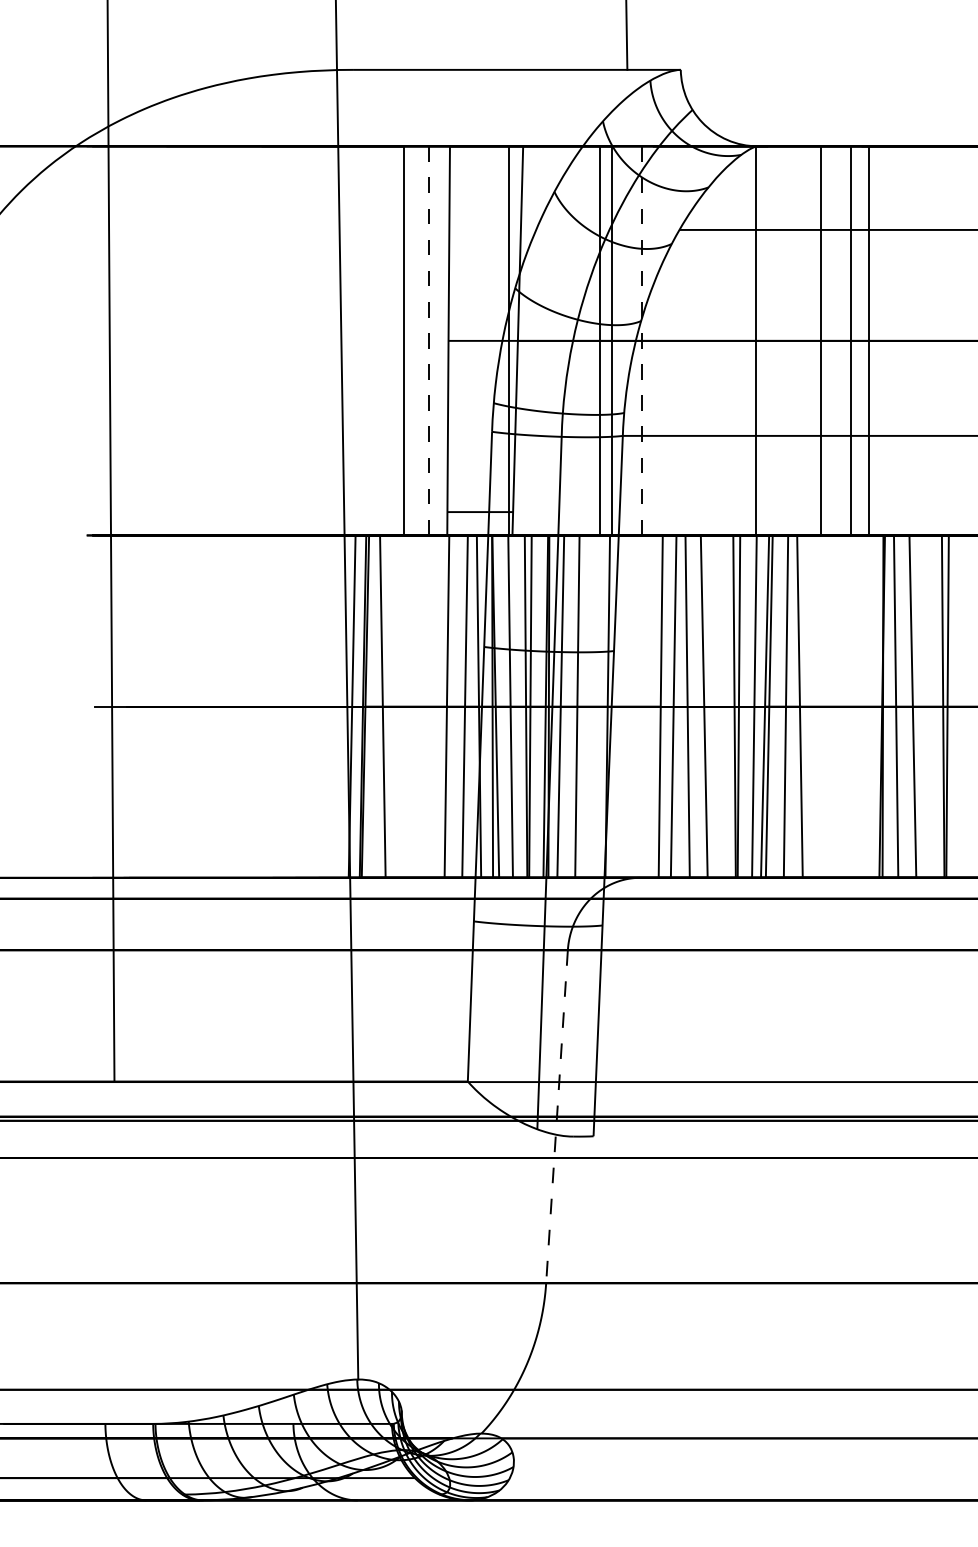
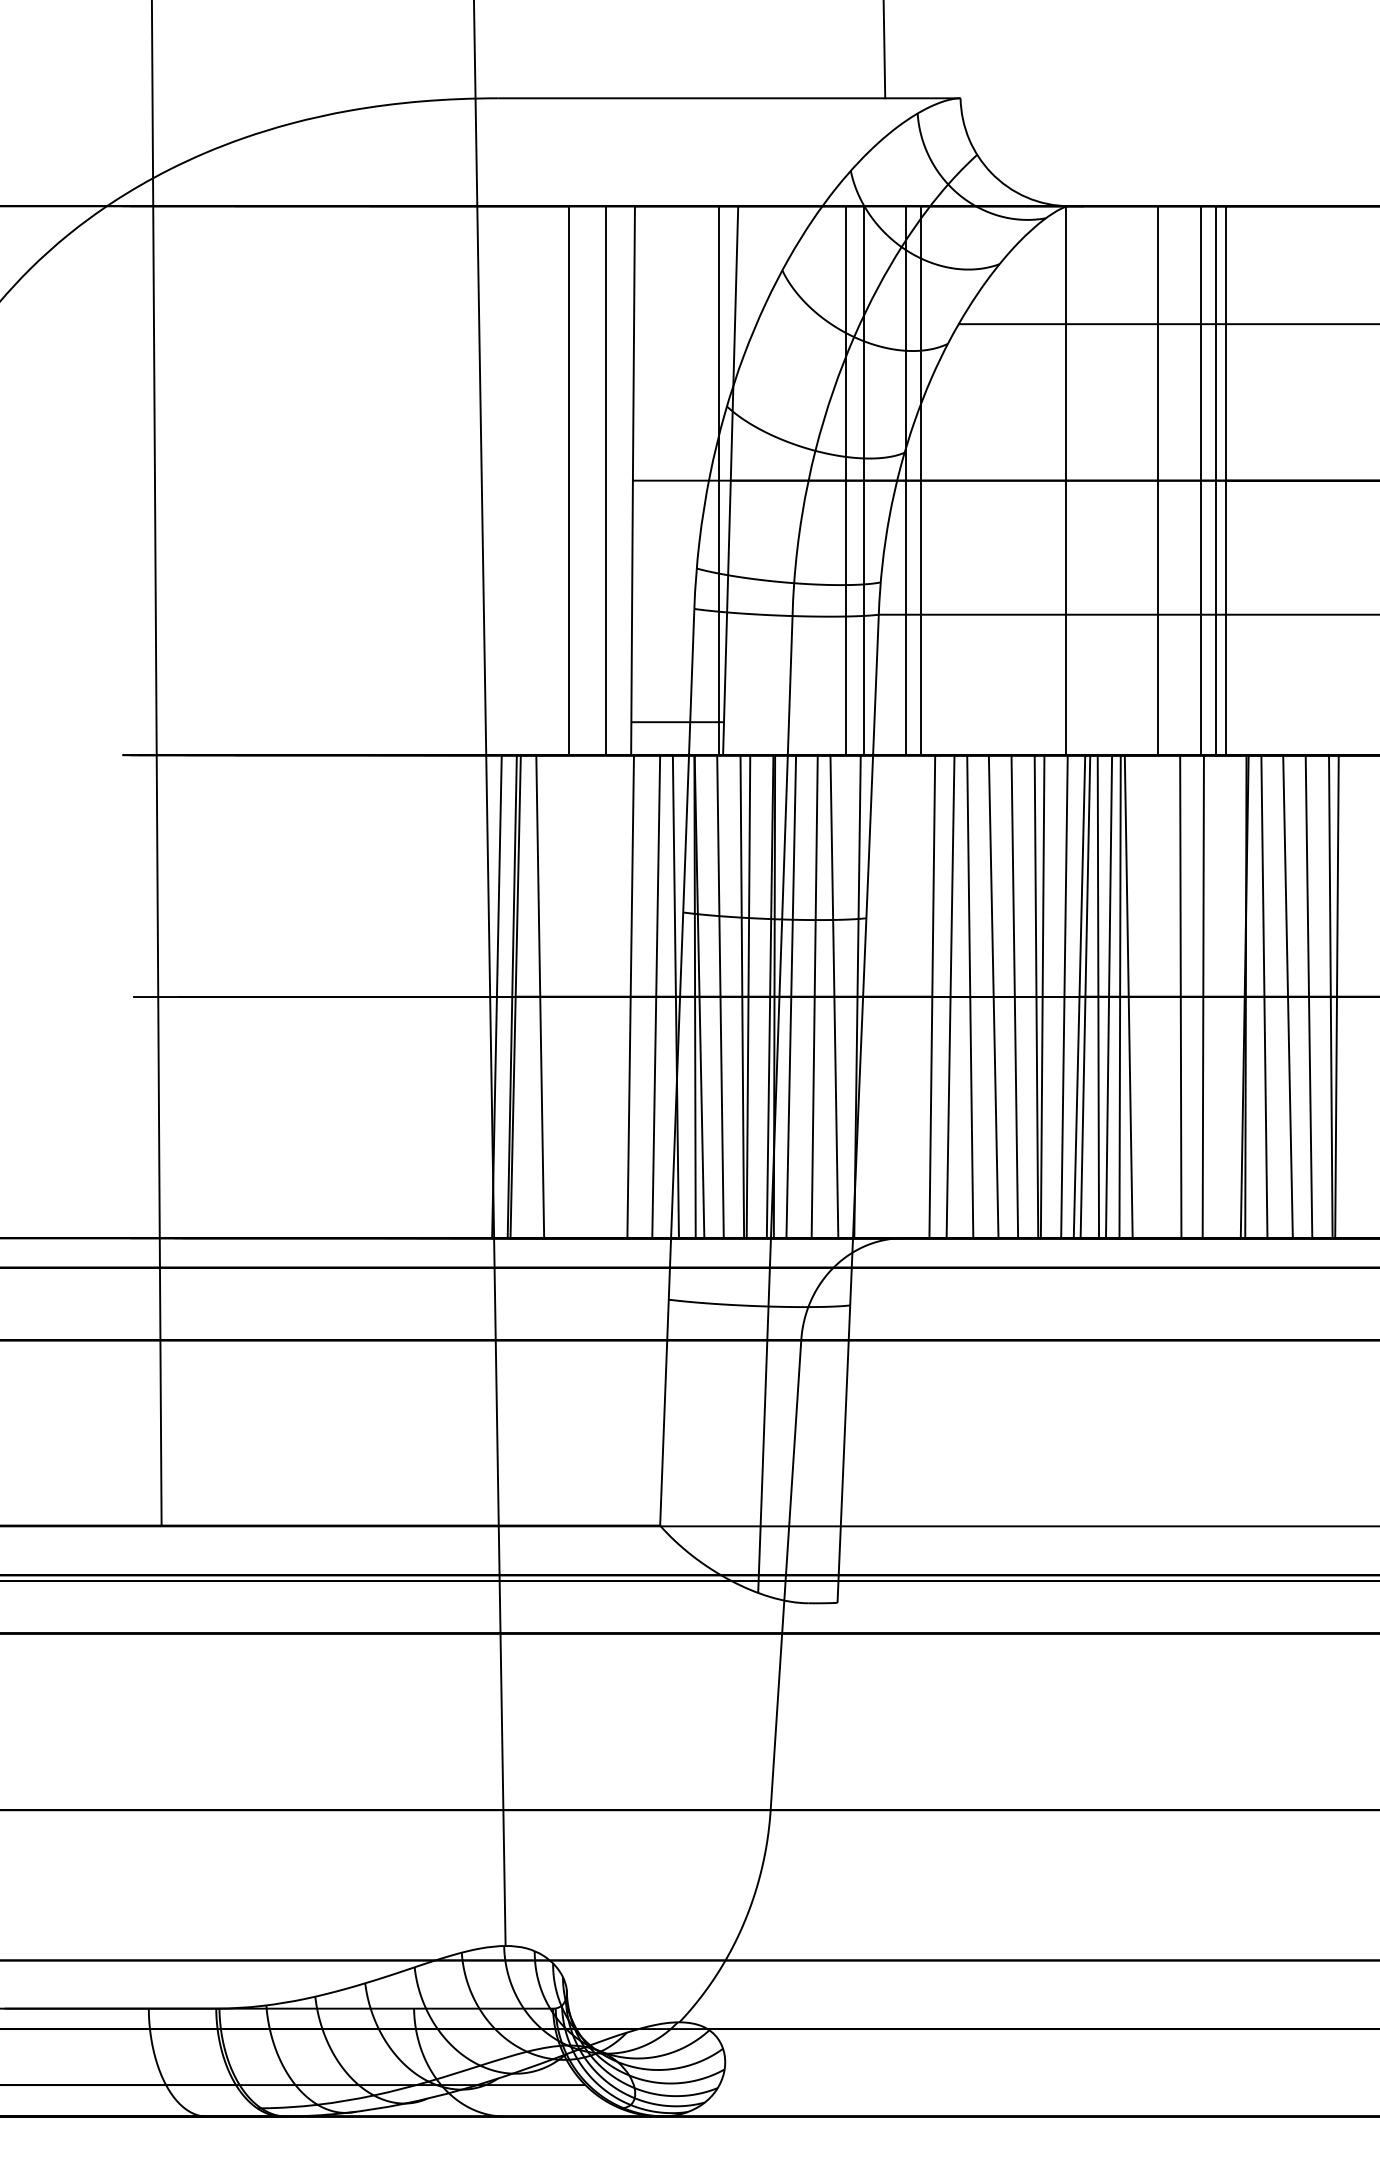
line: (653, 340) -> (921, 480), added
line: (861, 340) -> (1215, 480), added
line: (429, 341) -> (605, 481), dashed -> solid
line: (642, 341) -> (906, 481), dashed -> solid
line: (591, 706) -> (834, 996), added
line: (719, 706) -> (1014, 996), added
line: (778, 706) -> (1098, 996), added
line: (793, 706) -> (1119, 996), added
line: (836, 706) -> (1180, 996), added
line: (852, 706) -> (1202, 996), added
line: (927, 706) -> (1308, 996), added
line: (556, 1116) -> (785, 1575), dashed -> solid

